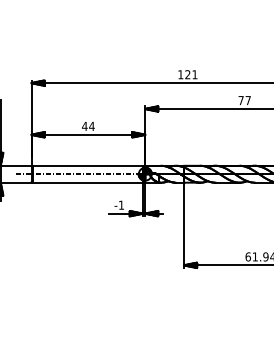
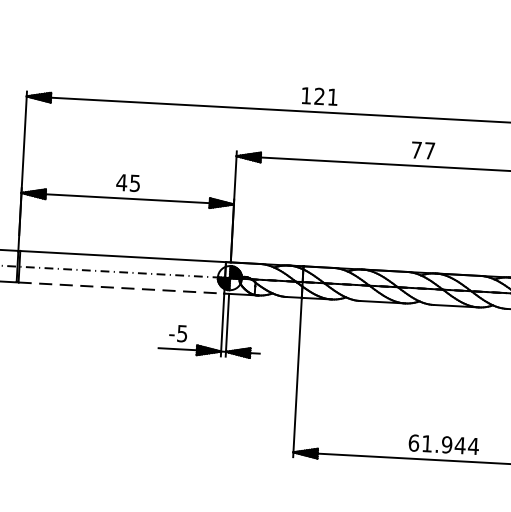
text: (91, 125) -> (134, 181), 44 -> 45
line: (88, 182) -> (123, 287), solid -> dashed
text: (121, 204) -> (182, 332), -1 -> -5

